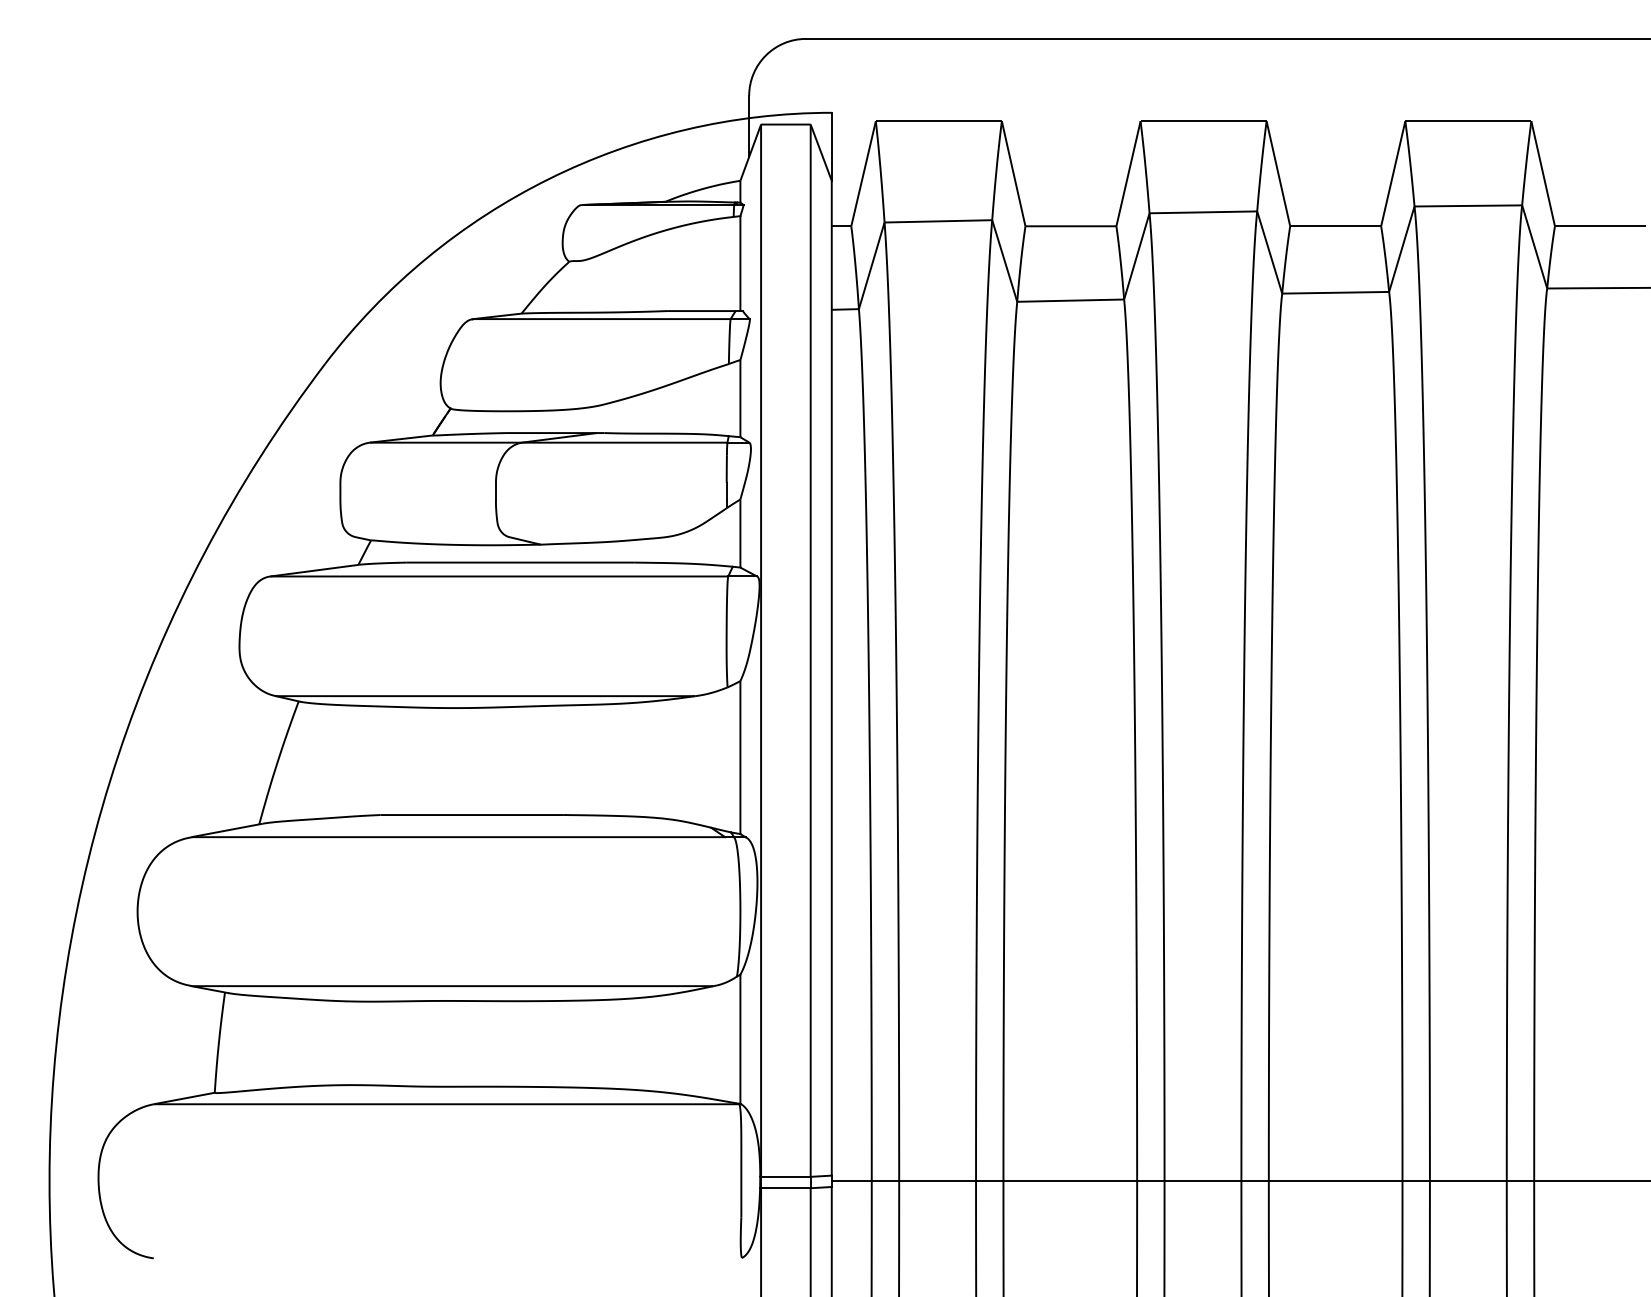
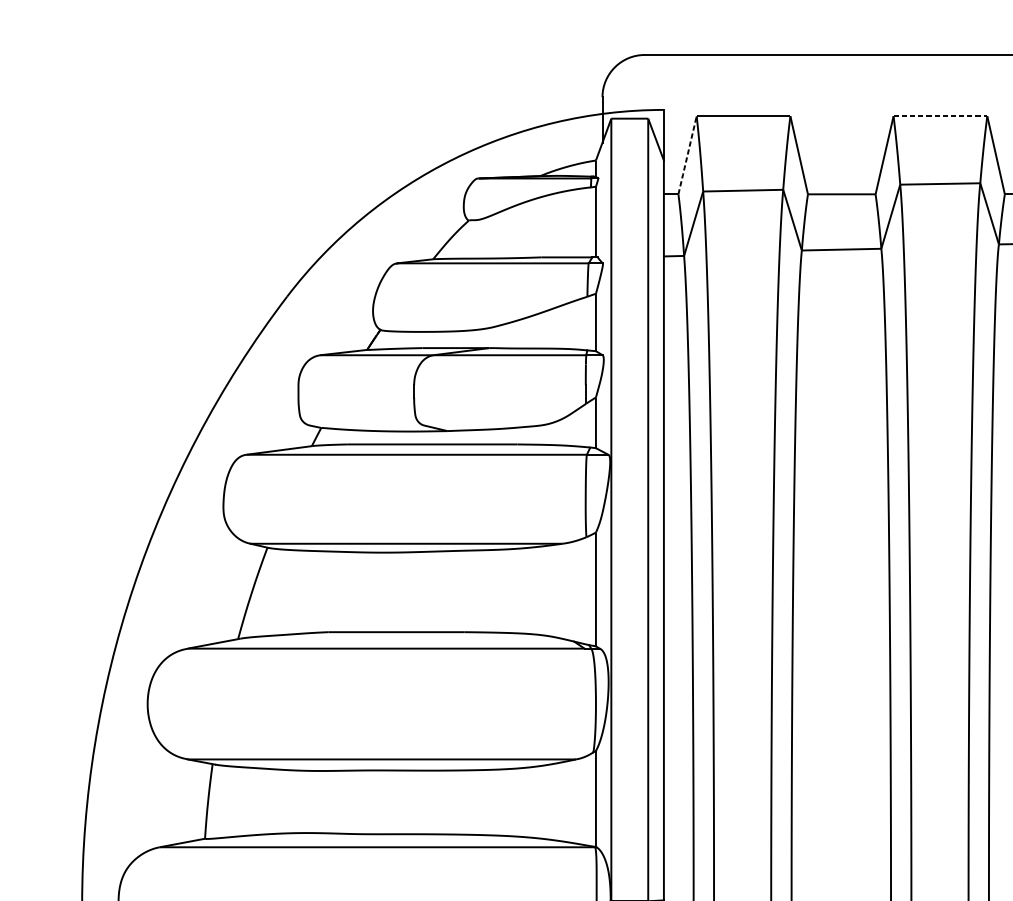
line: (1203, 121) -> (940, 116), solid -> dashed
line: (863, 173) -> (687, 155), solid -> dashed

